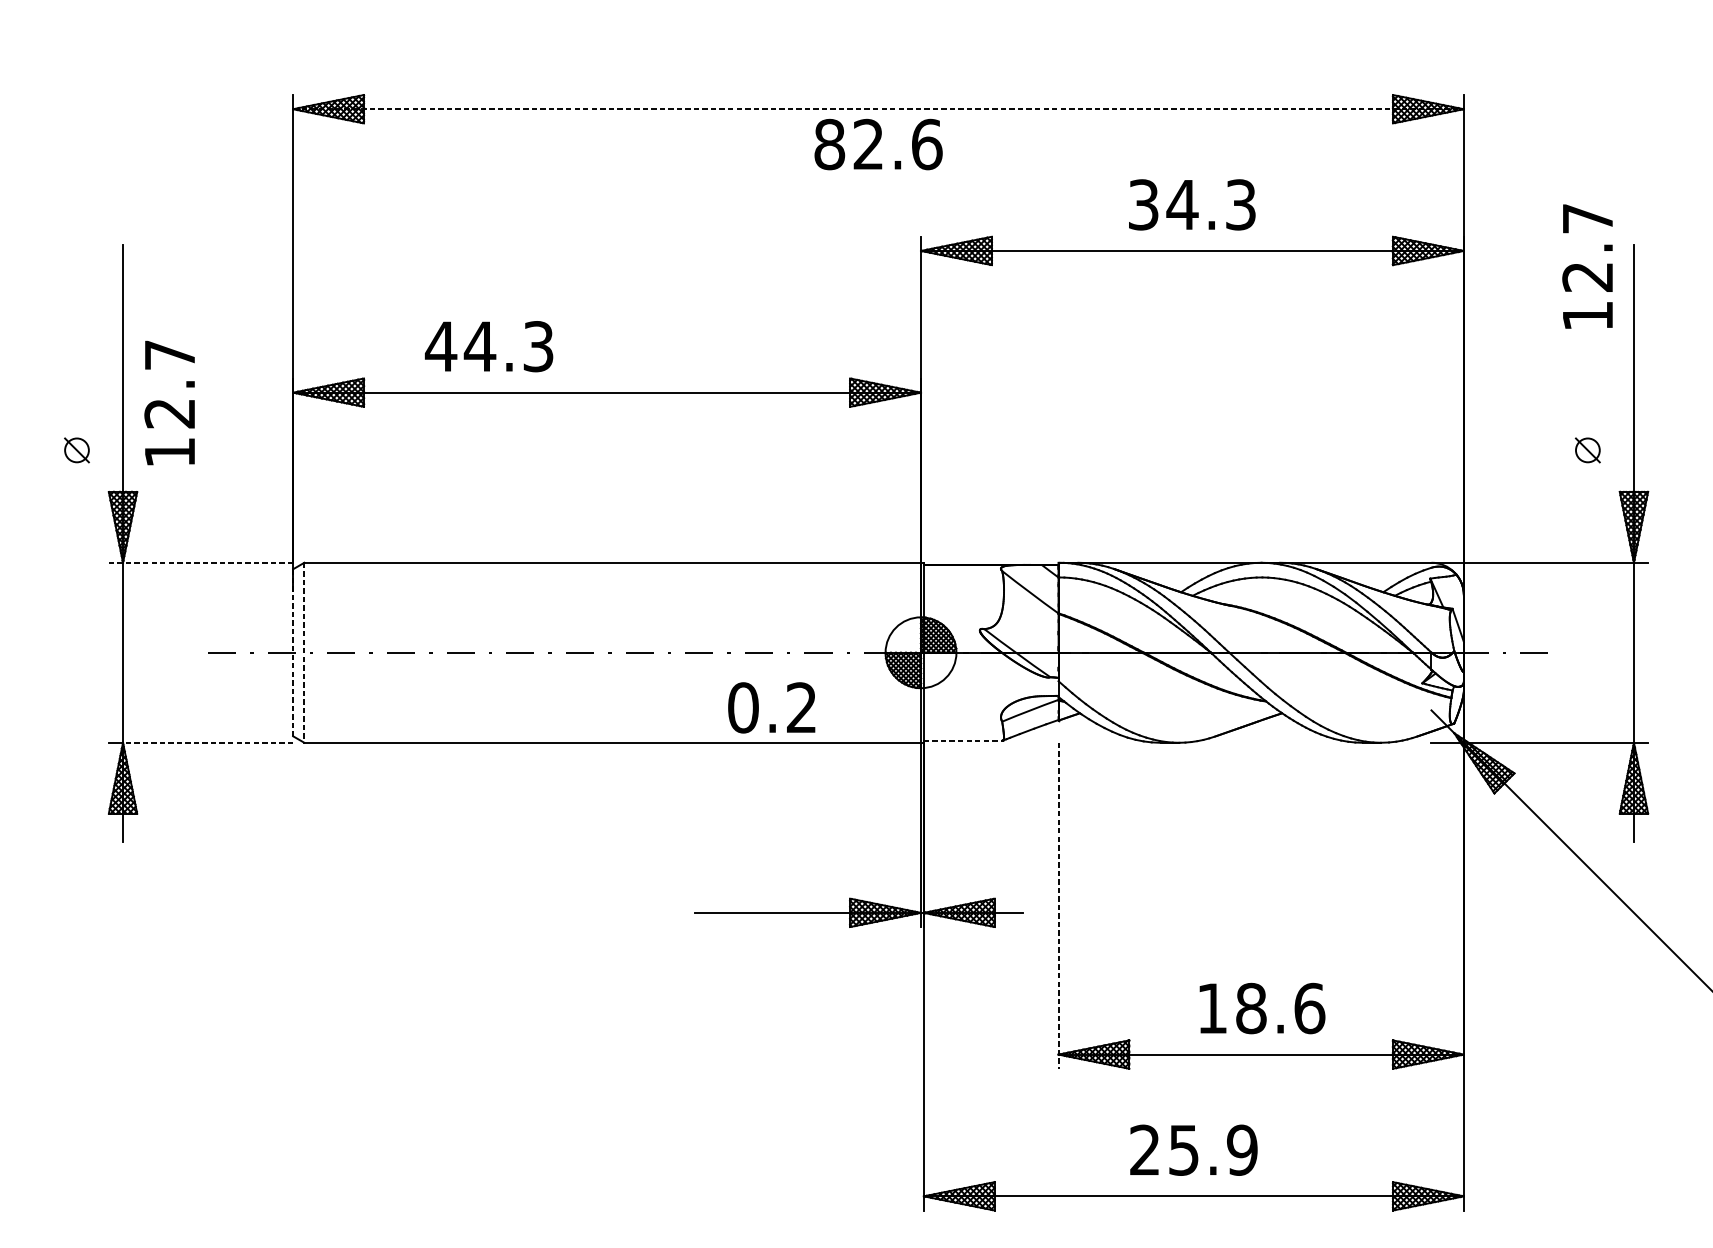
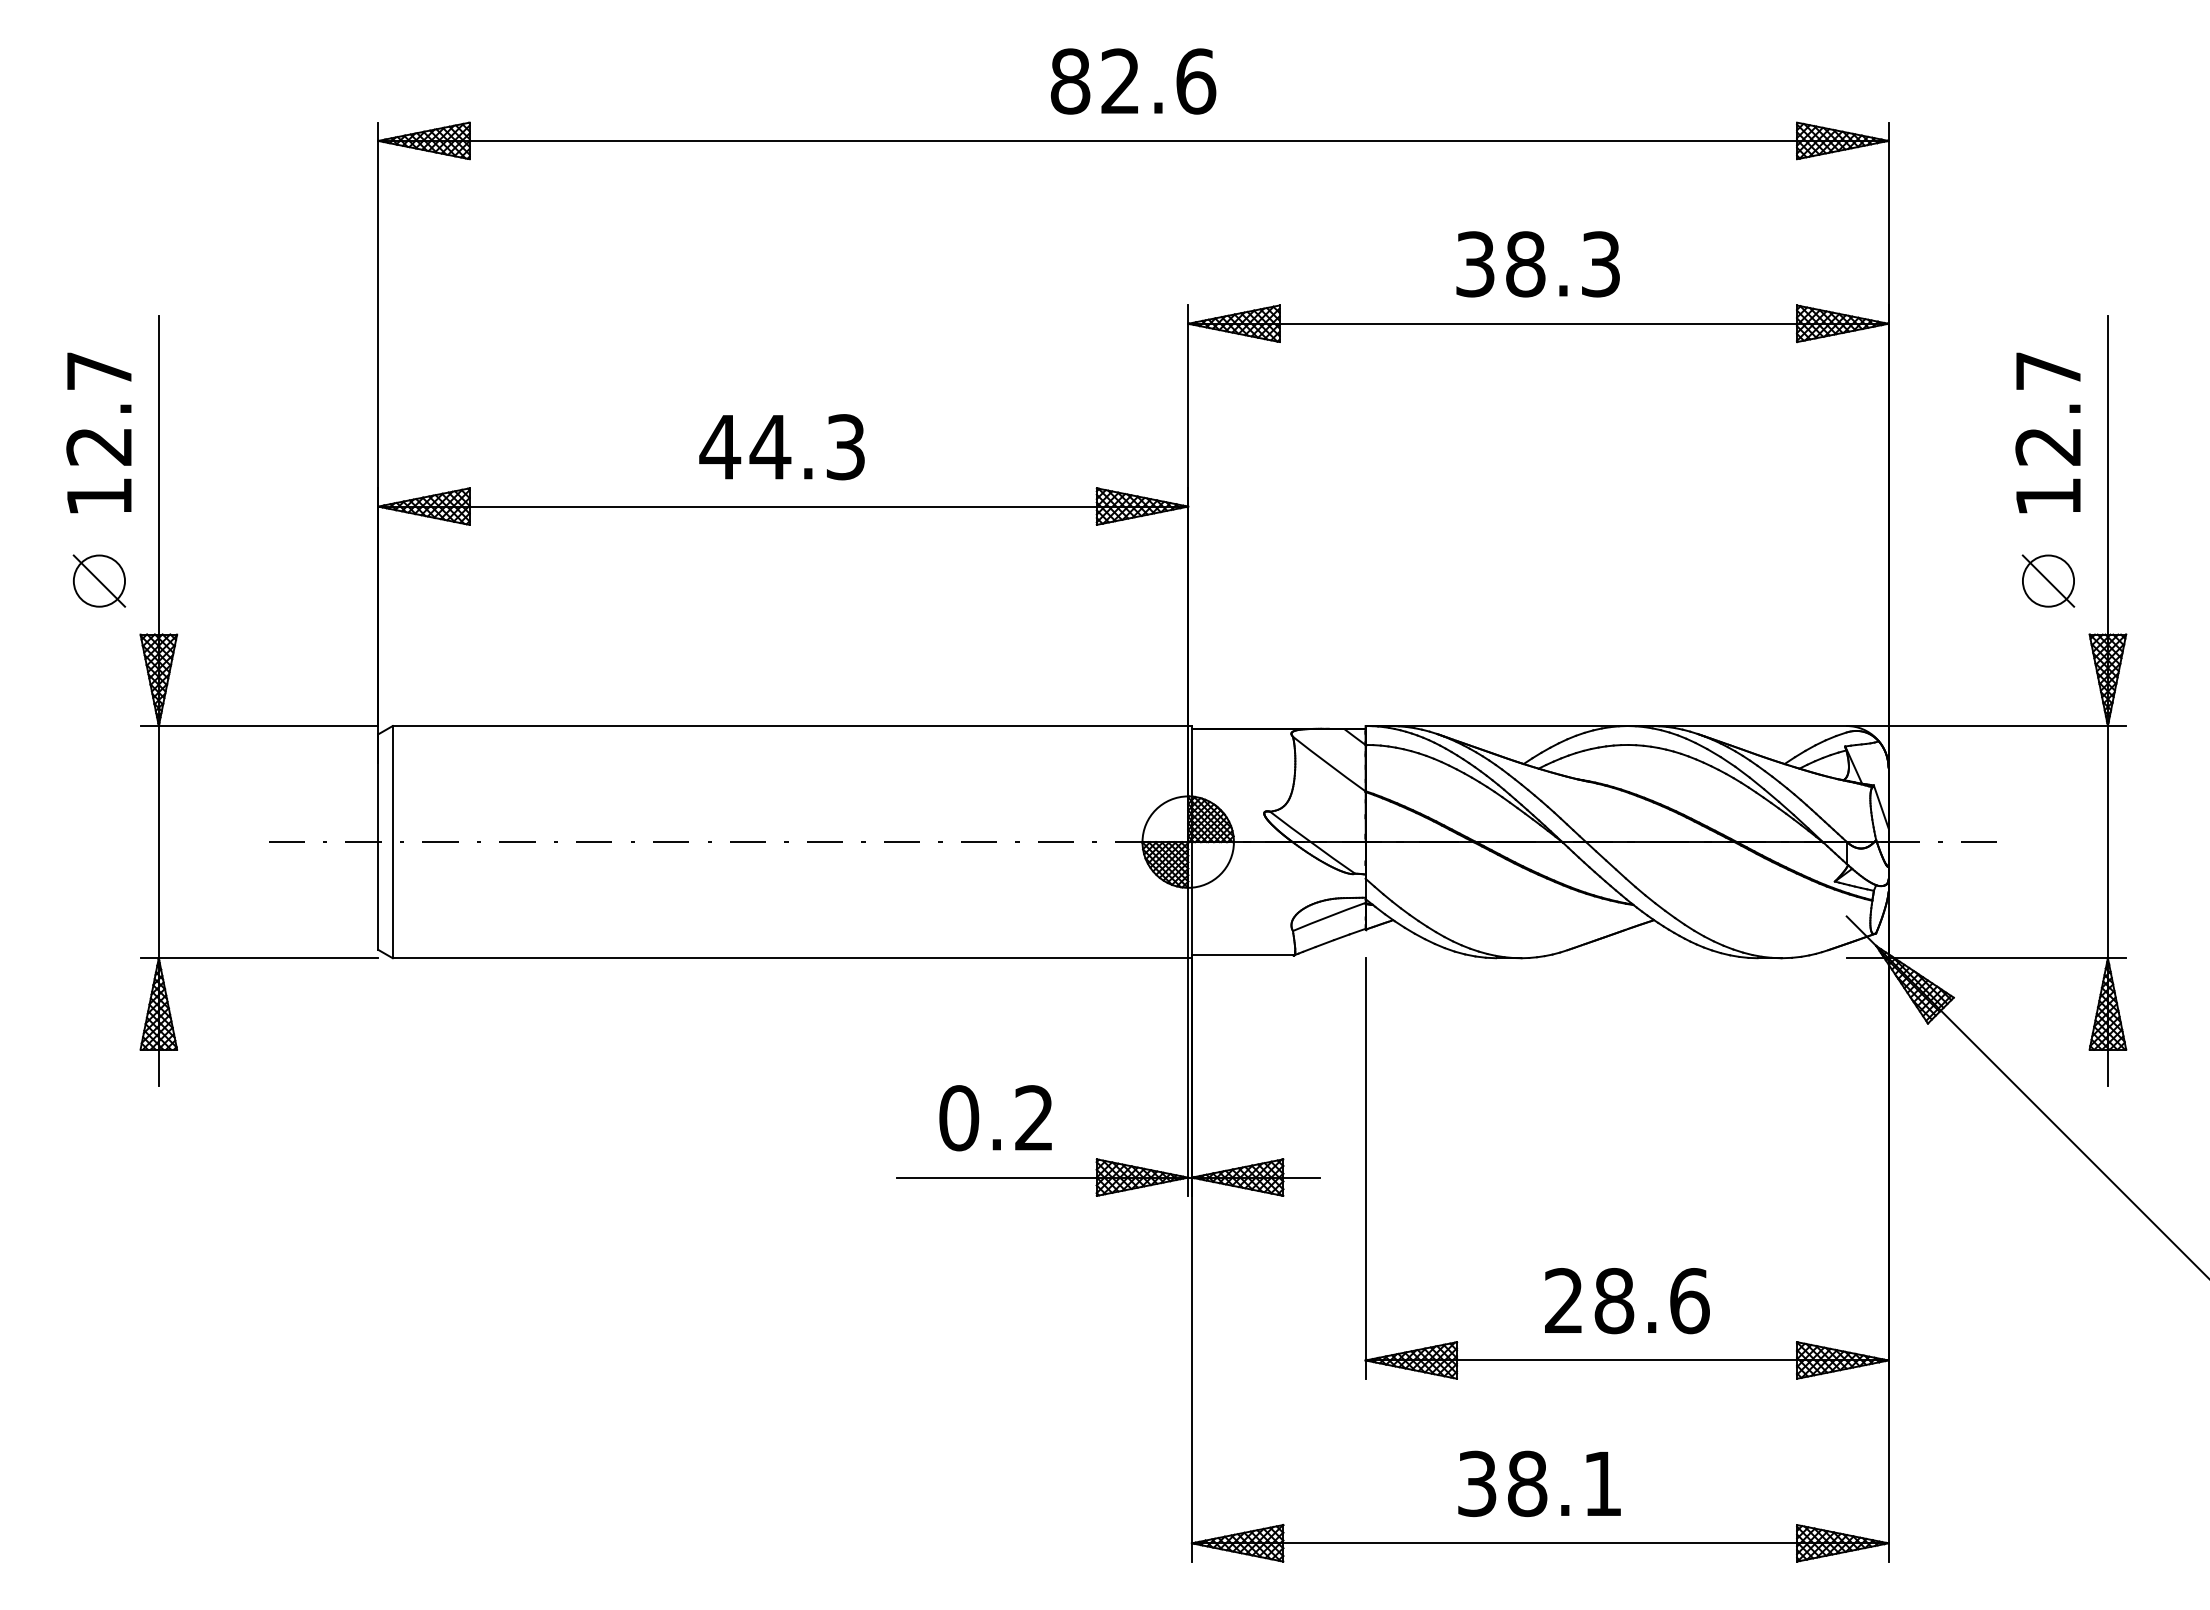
line: (878, 108) -> (1133, 140), dashed -> solid
text: (878, 144) -> (1133, 81), moved
text: (1182, 205) -> (1525, 264), 34.3 -> 38.3
text: (1587, 266) -> (2047, 432), moved
text: (488, 346) -> (781, 447), moved
text: (169, 402) -> (98, 432), moved
part: (77, 449) -> (99, 580), size x1.67
part: (1587, 449) -> (2048, 580), size x1.67
line: (201, 563) -> (259, 726), dashed -> solid
line: (293, 653) -> (378, 842), dashed -> solid
line: (304, 653) -> (392, 842), dashed -> solid
text: (771, 708) -> (995, 1118), moved
line: (963, 740) -> (1242, 955), dashed -> solid
line: (208, 742) -> (268, 958), dashed -> solid
line: (1058, 906) -> (1365, 1169), dashed -> solid
text: (1211, 1008) -> (1563, 1300), 18.6 -> 28.6
text: (1194, 1149) -> (1540, 1483), 25.9 -> 38.1

